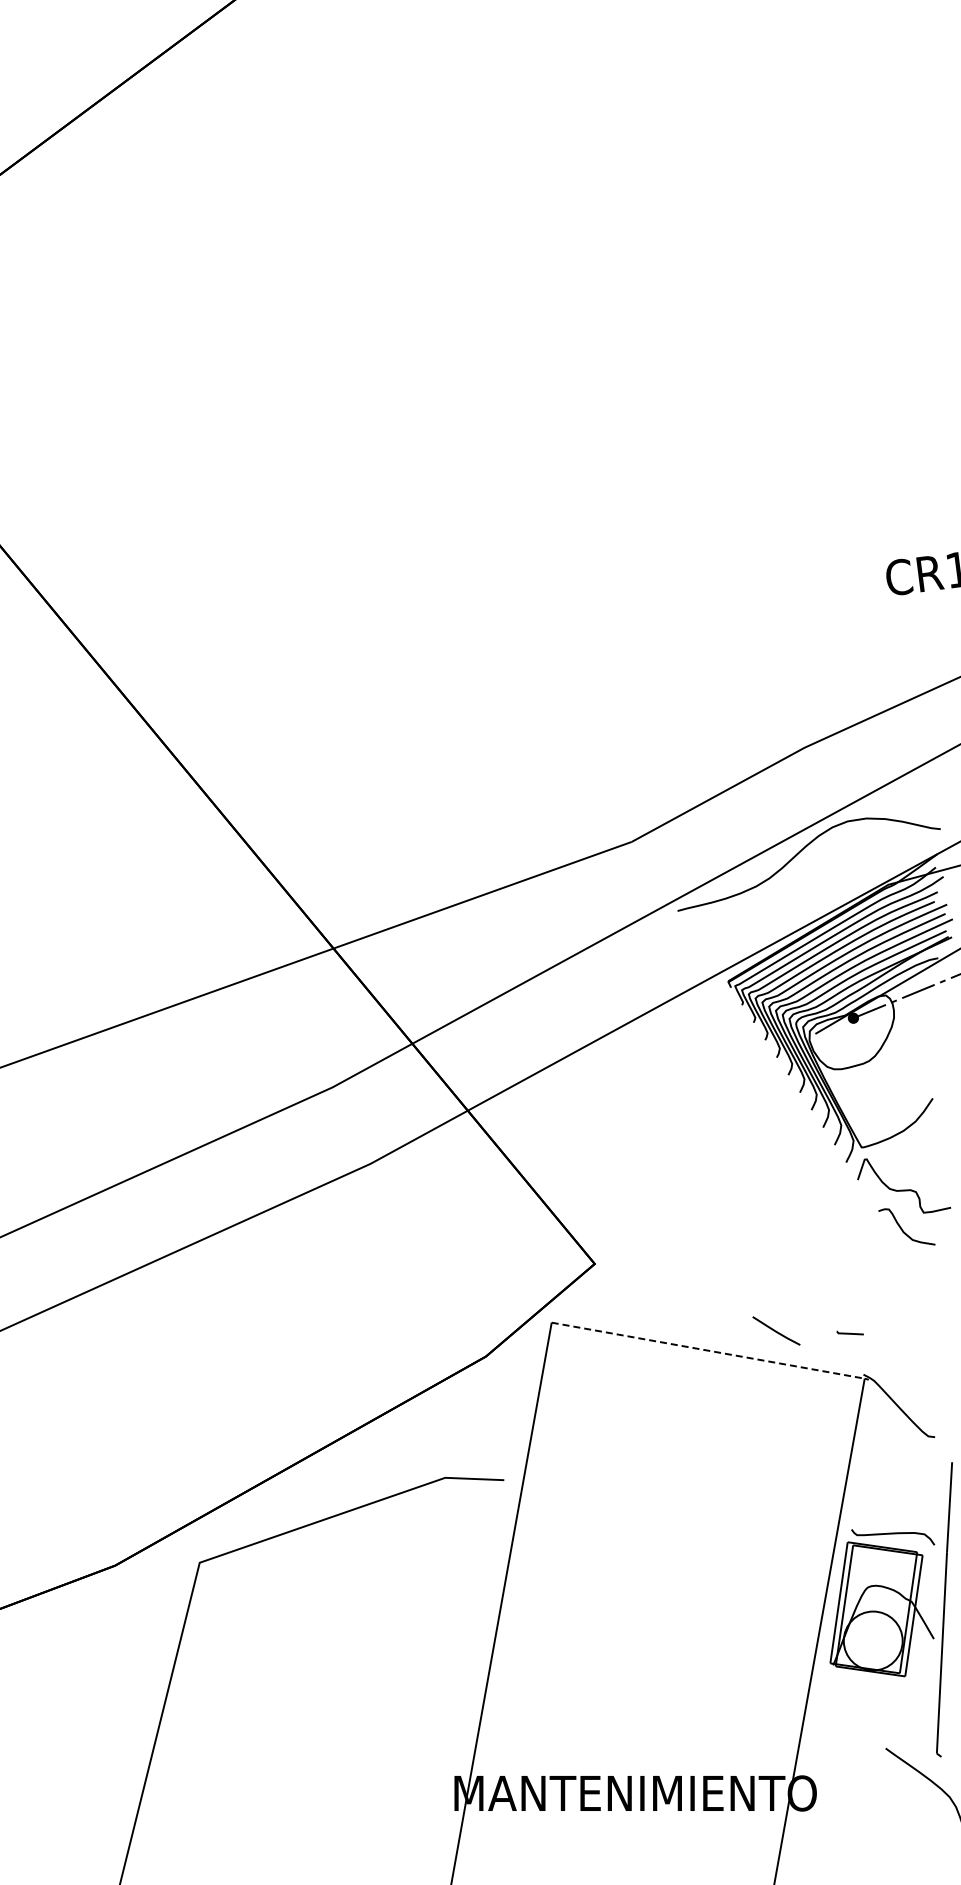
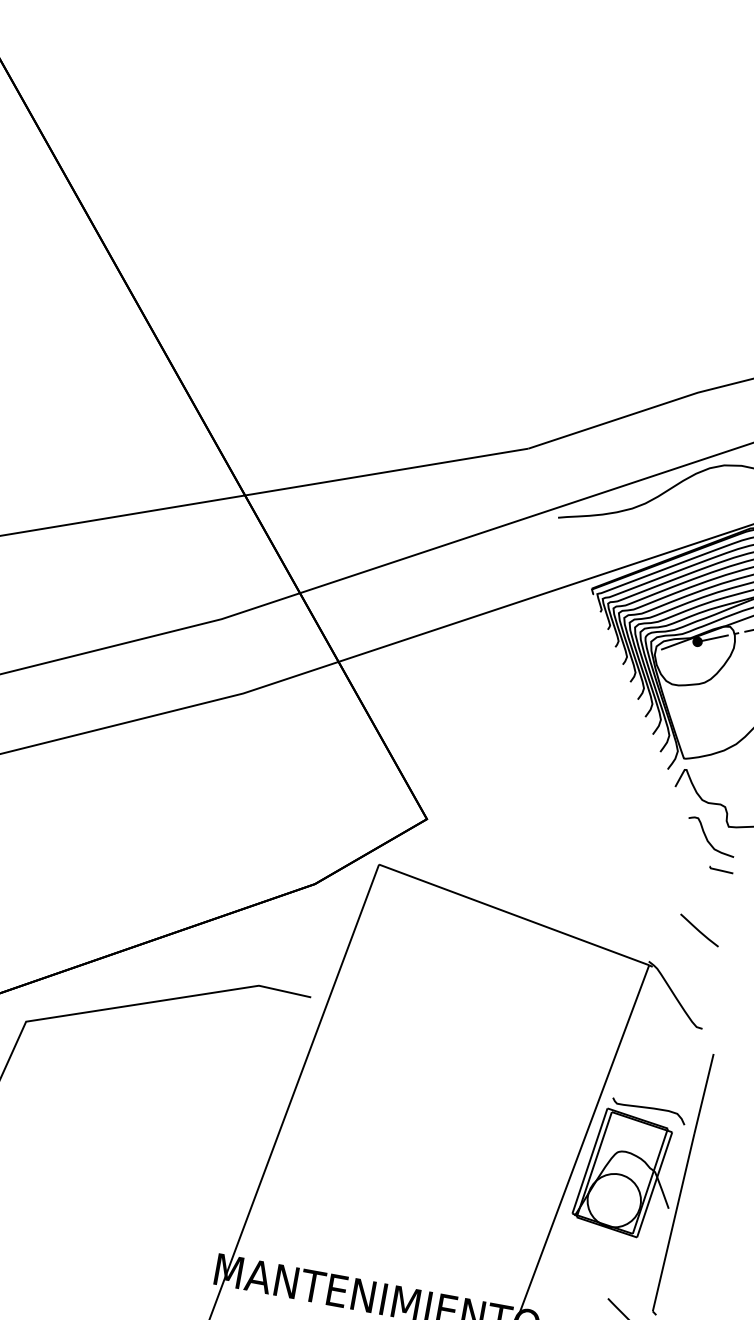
line: (776, 1330) -> (699, 930), moved
curve: (849, 1332) -> (720, 869), moved
line: (708, 1350) -> (514, 914), dashed -> solid

